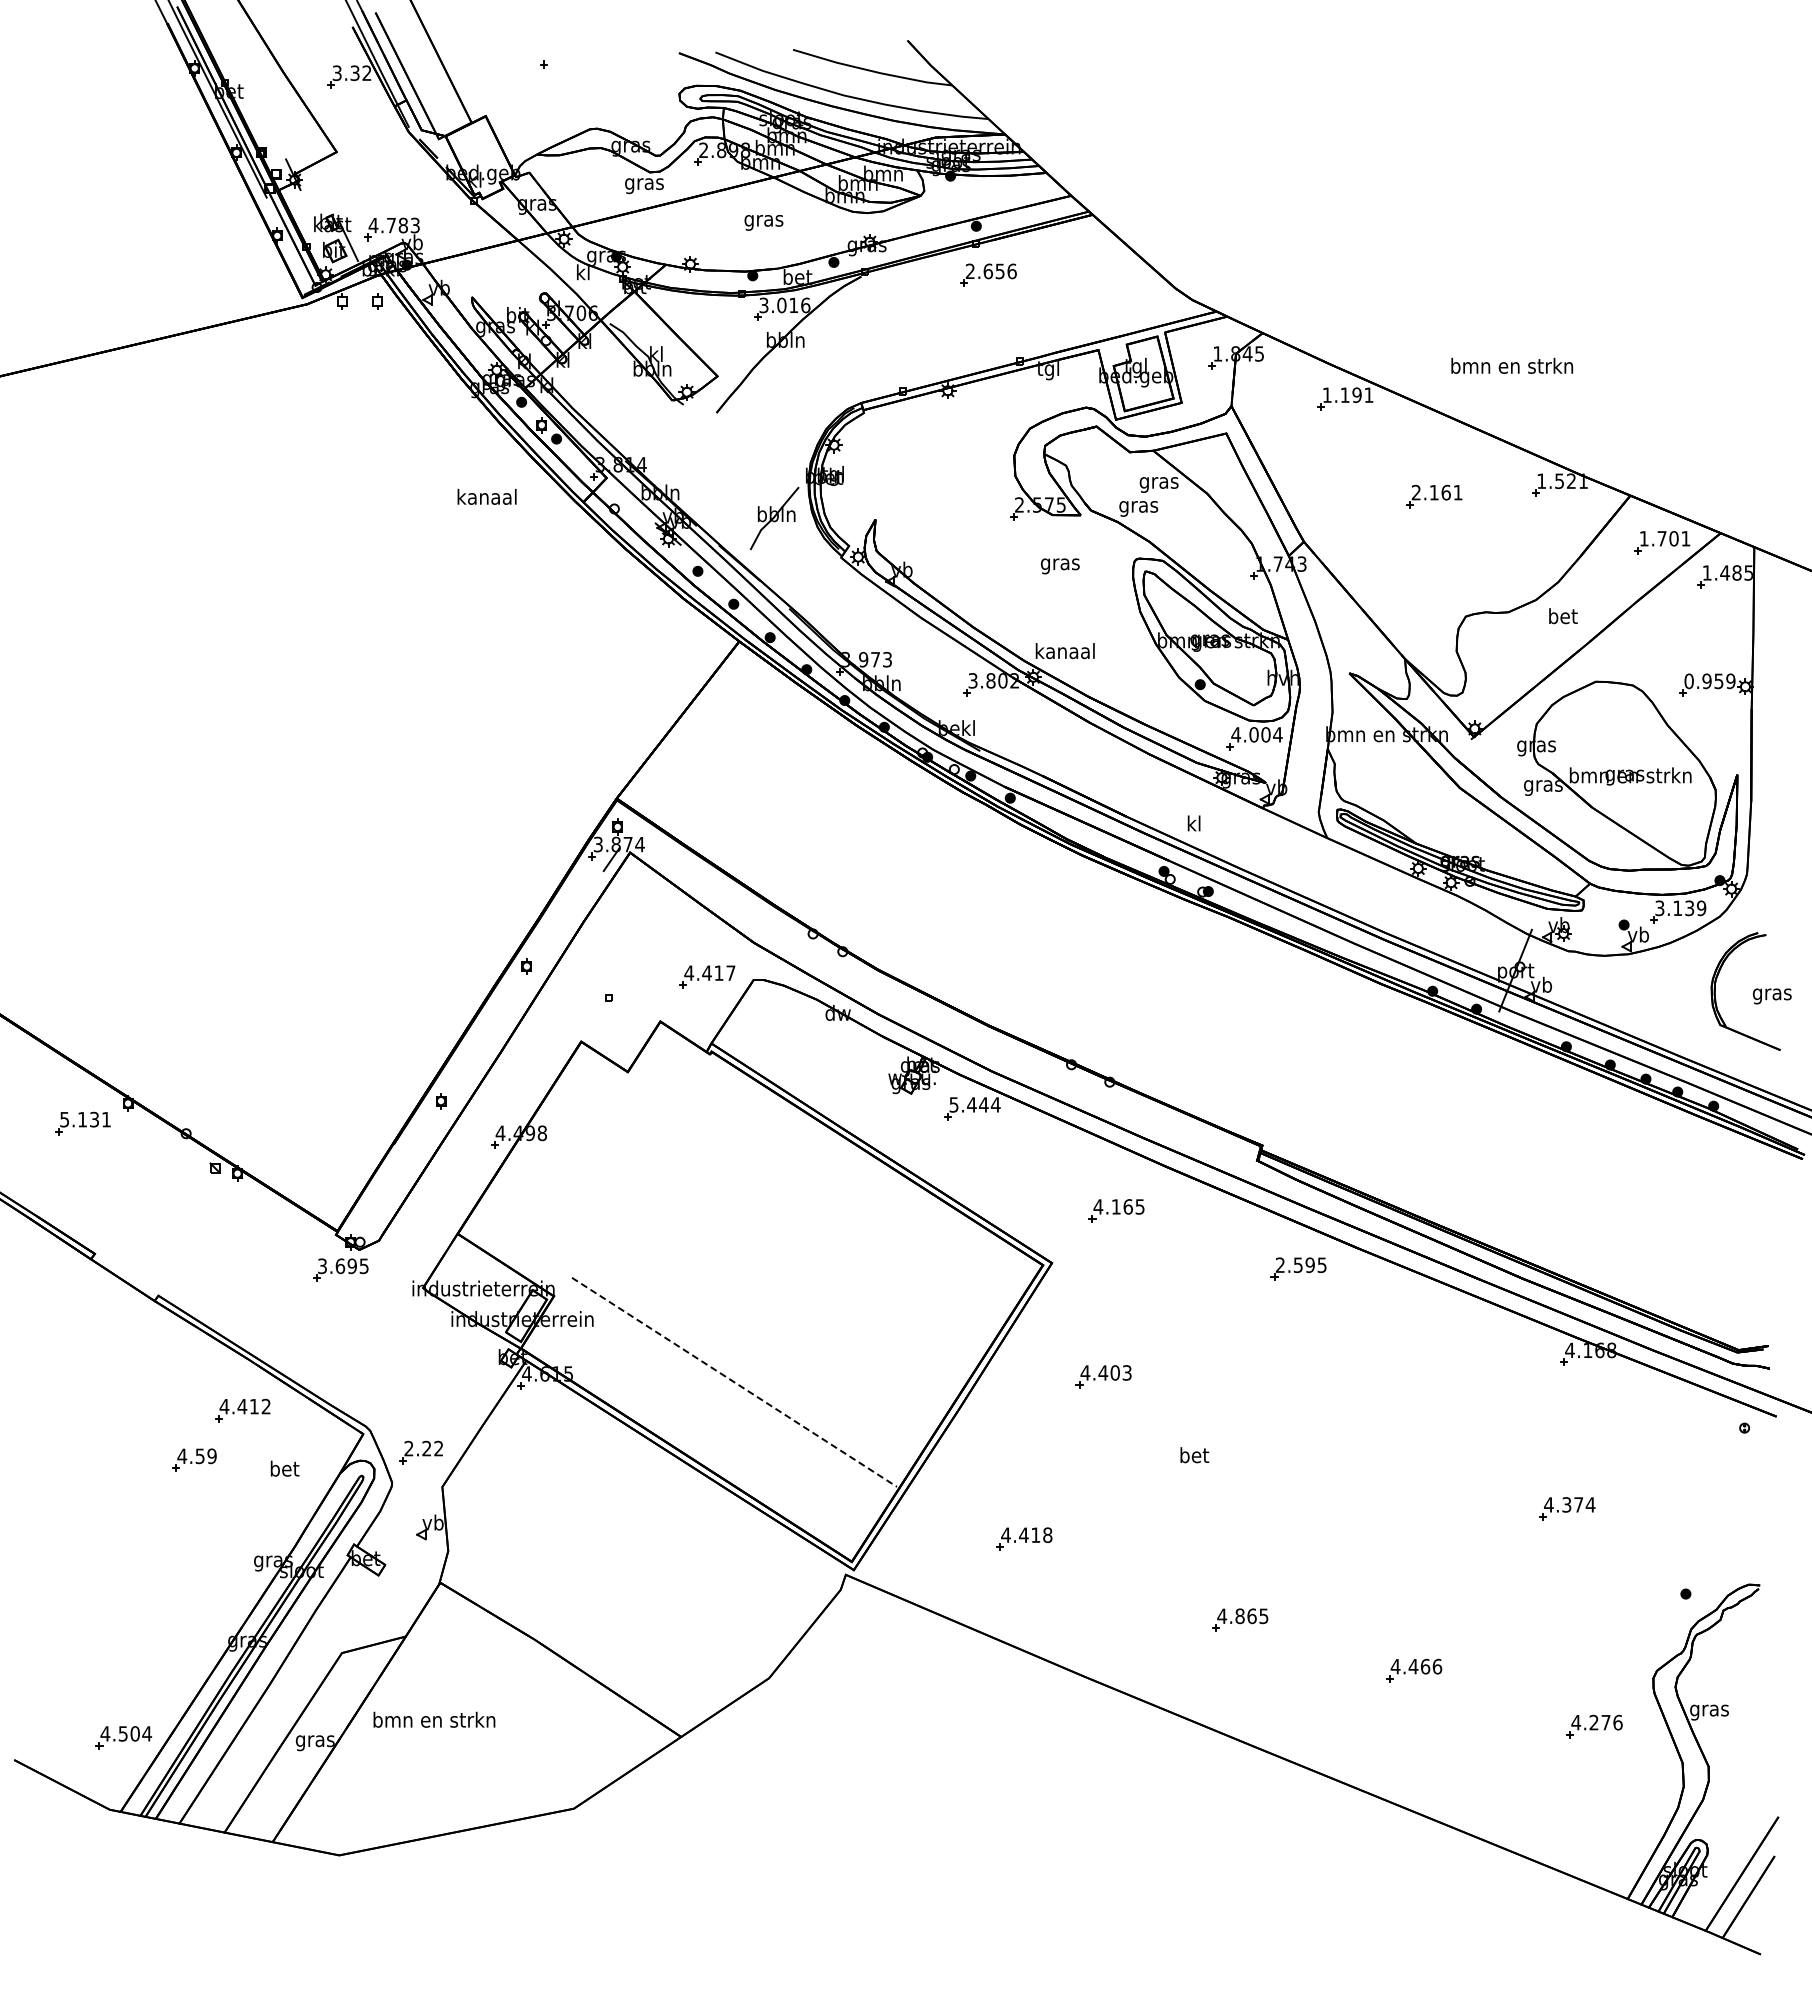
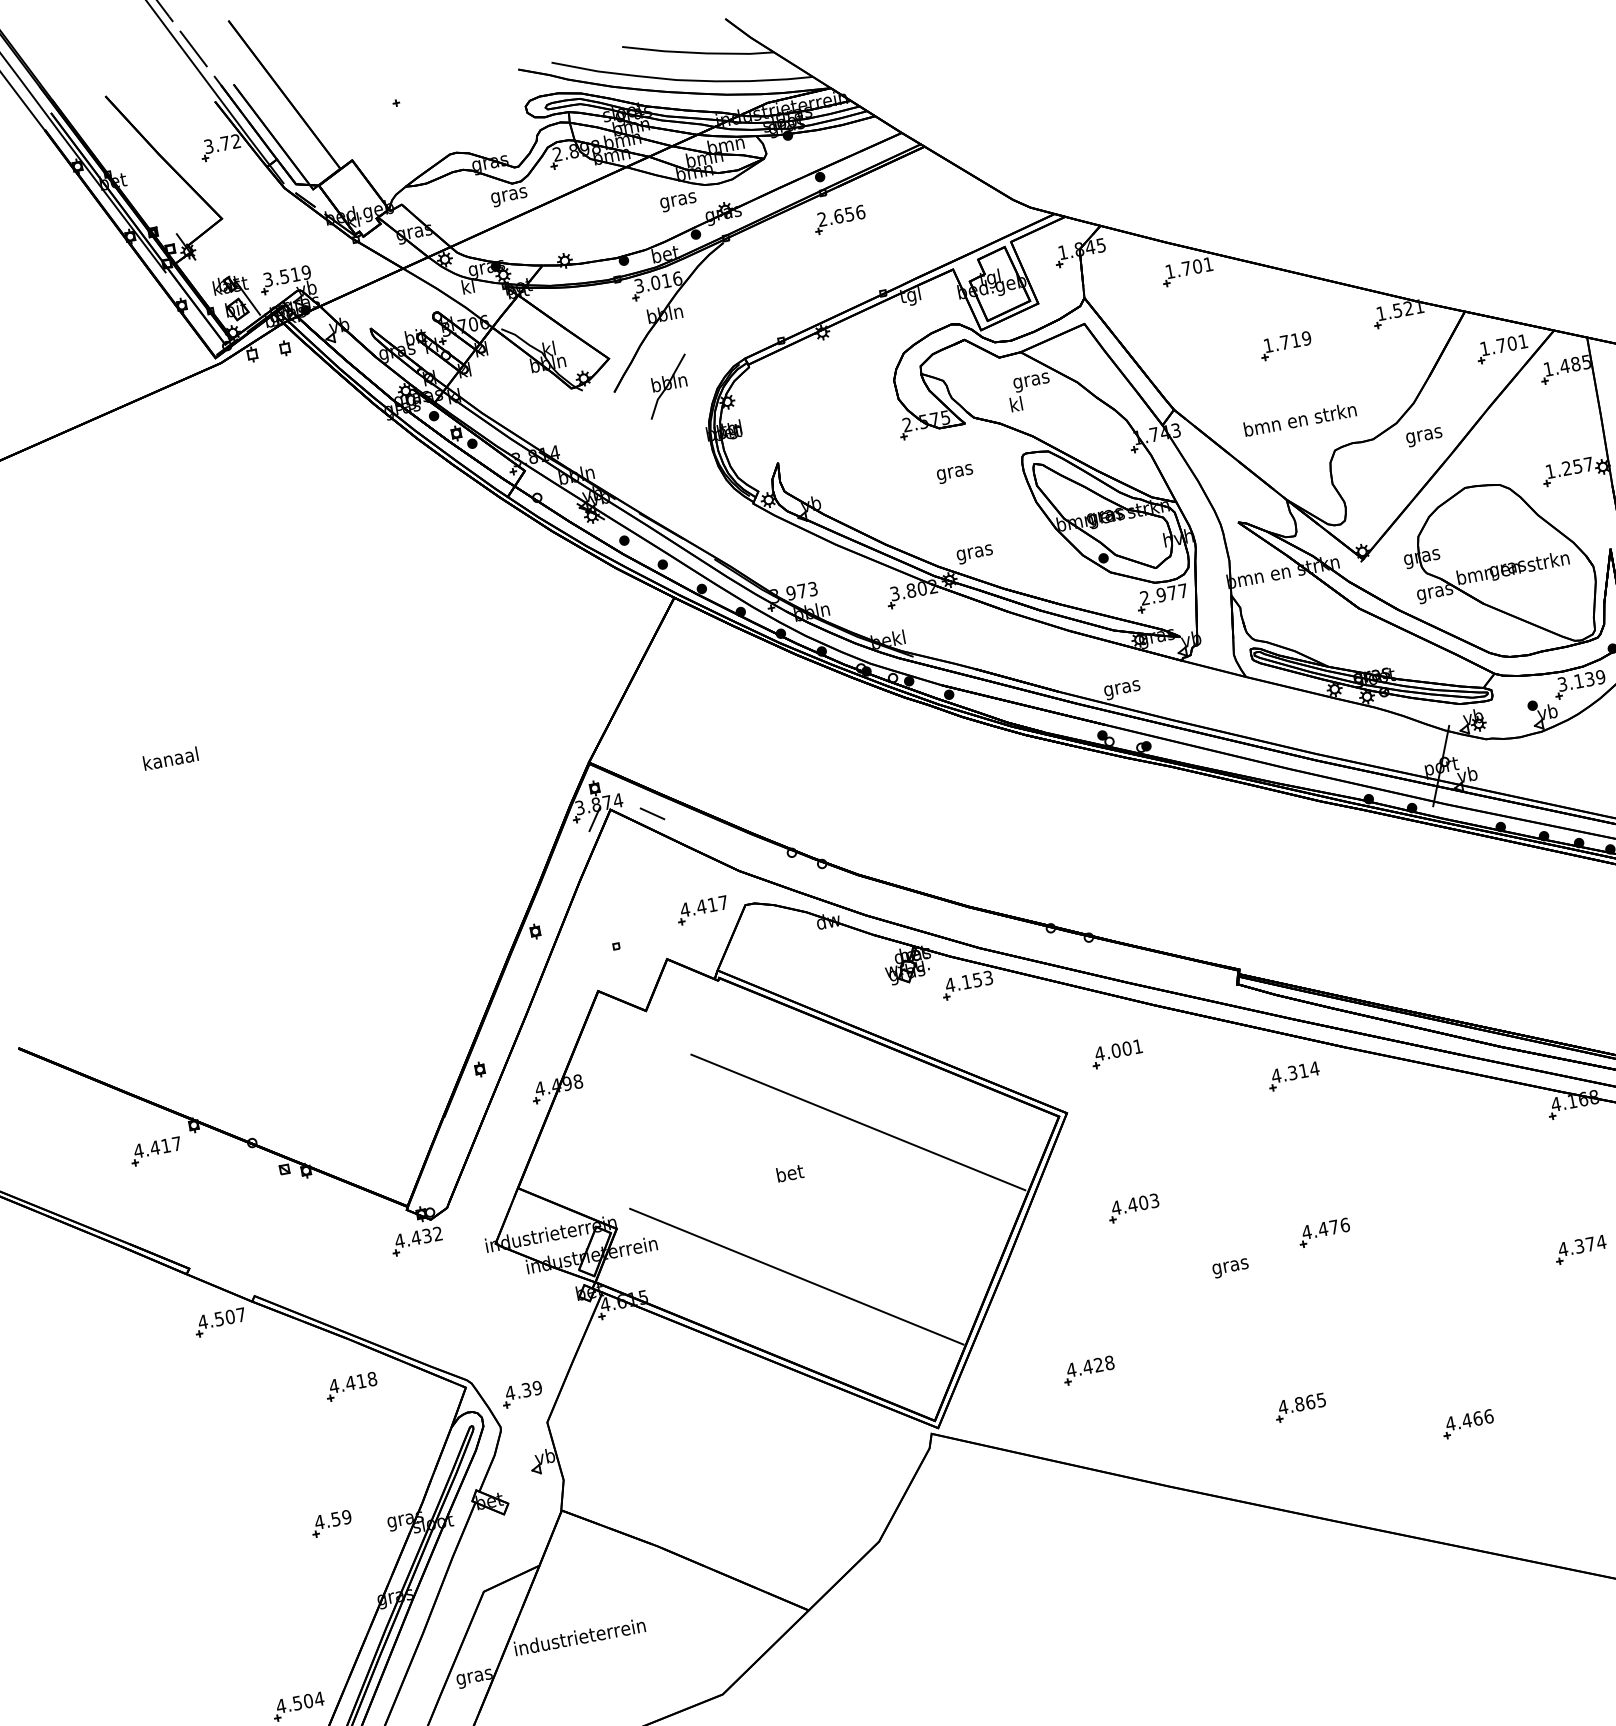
text: (354, 73) -> (224, 143), 3.32 -> 3.72
text: (763, 222) -> (678, 202), moved
text: (393, 225) -> (286, 276), 4.783 -> 3.519
text: (1512, 365) -> (1300, 419), moved
text: (1350, 394) -> (1191, 266), 1.191 -> 1.701
text: (1436, 492) -> (1286, 341), 2.161 -> 1.719
text: (486, 496) -> (170, 758), moved
text: (1138, 506) -> (1016, 405), gras -> kl
part: (774, 518) -> (668, 386), moved
text: (1562, 618) -> (1423, 435), bet -> gras
text: (1064, 653) -> (973, 553), kanaal -> gras
text: (1709, 681) -> (1569, 468), 0.959 -> 1.257
text: (1256, 734) -> (1163, 594), 4.004 -> 2.977
text: (1193, 825) -> (1121, 688), kl -> gras
line: (673, 865) -> (652, 814), added
text: (974, 1104) -> (968, 981), 5.444 -> 4.153
text: (84, 1119) -> (156, 1147), 5.131 -> 4.417
text: (1127, 1206) -> (1126, 1048), 4.165 -> 4.001
line: (829, 1231) -> (857, 1122), added
text: (1301, 1265) -> (1295, 1072), 2.595 -> 4.314
text: (342, 1266) -> (418, 1237), 3.695 -> 4.432
part: (116, 1316) -> (219, 1322), added
line: (734, 1382) -> (796, 1276), dashed -> solid
text: (265, 1406) -> (371, 1379), 4.412 -> 4.418
part: (1300, 1439) -> (1324, 1232), added
text: (423, 1448) -> (523, 1390), 2.22 -> 4.39
text: (1193, 1457) -> (1229, 1266), bet -> gras
part: (194, 1459) -> (331, 1523), moved
text: (284, 1468) -> (789, 1173), moved
text: (1035, 1534) -> (1098, 1364), 4.418 -> 4.428
text: (434, 1719) -> (579, 1636), bmn en strkn -> industrieterrein

